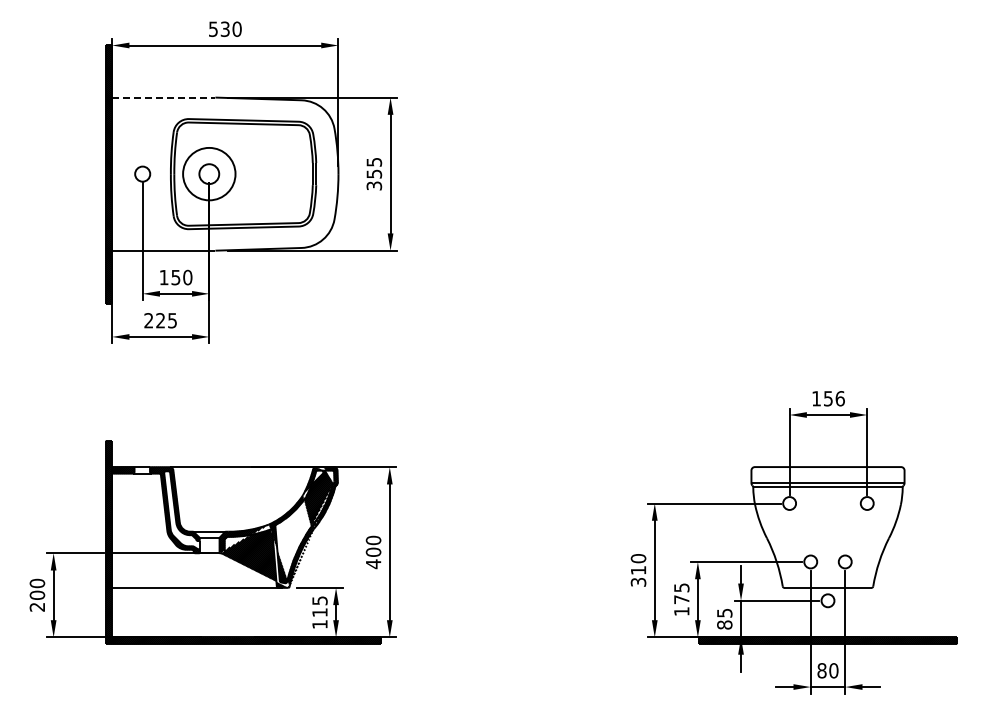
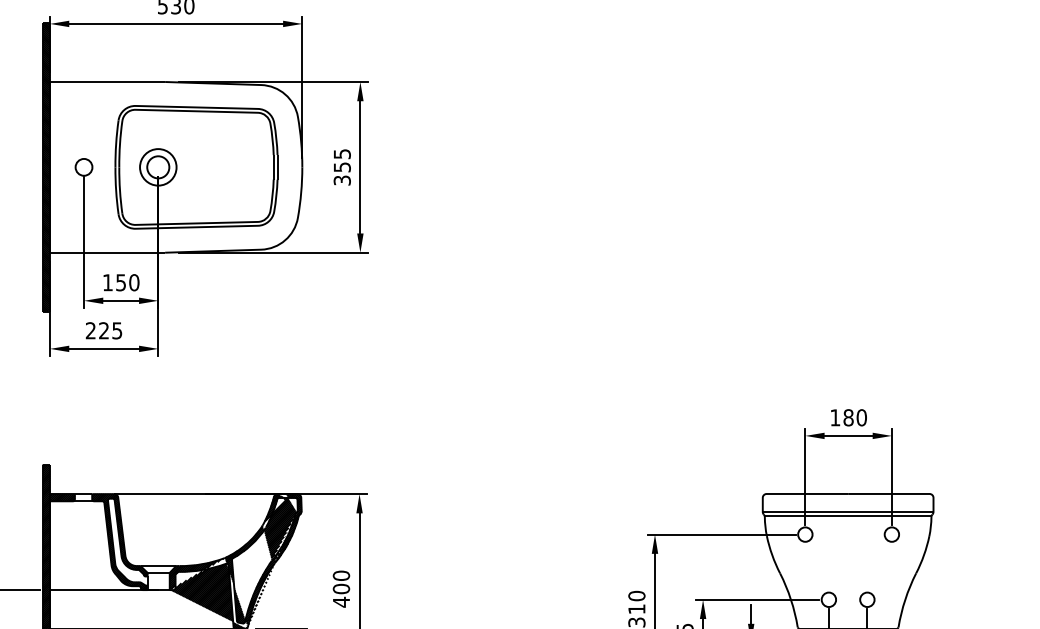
line: (163, 97) -> (107, 81), dashed -> solid
circle: (208, 173) -> (157, 166), size x0.62
text: (833, 398) -> (854, 417), 156 -> 180

